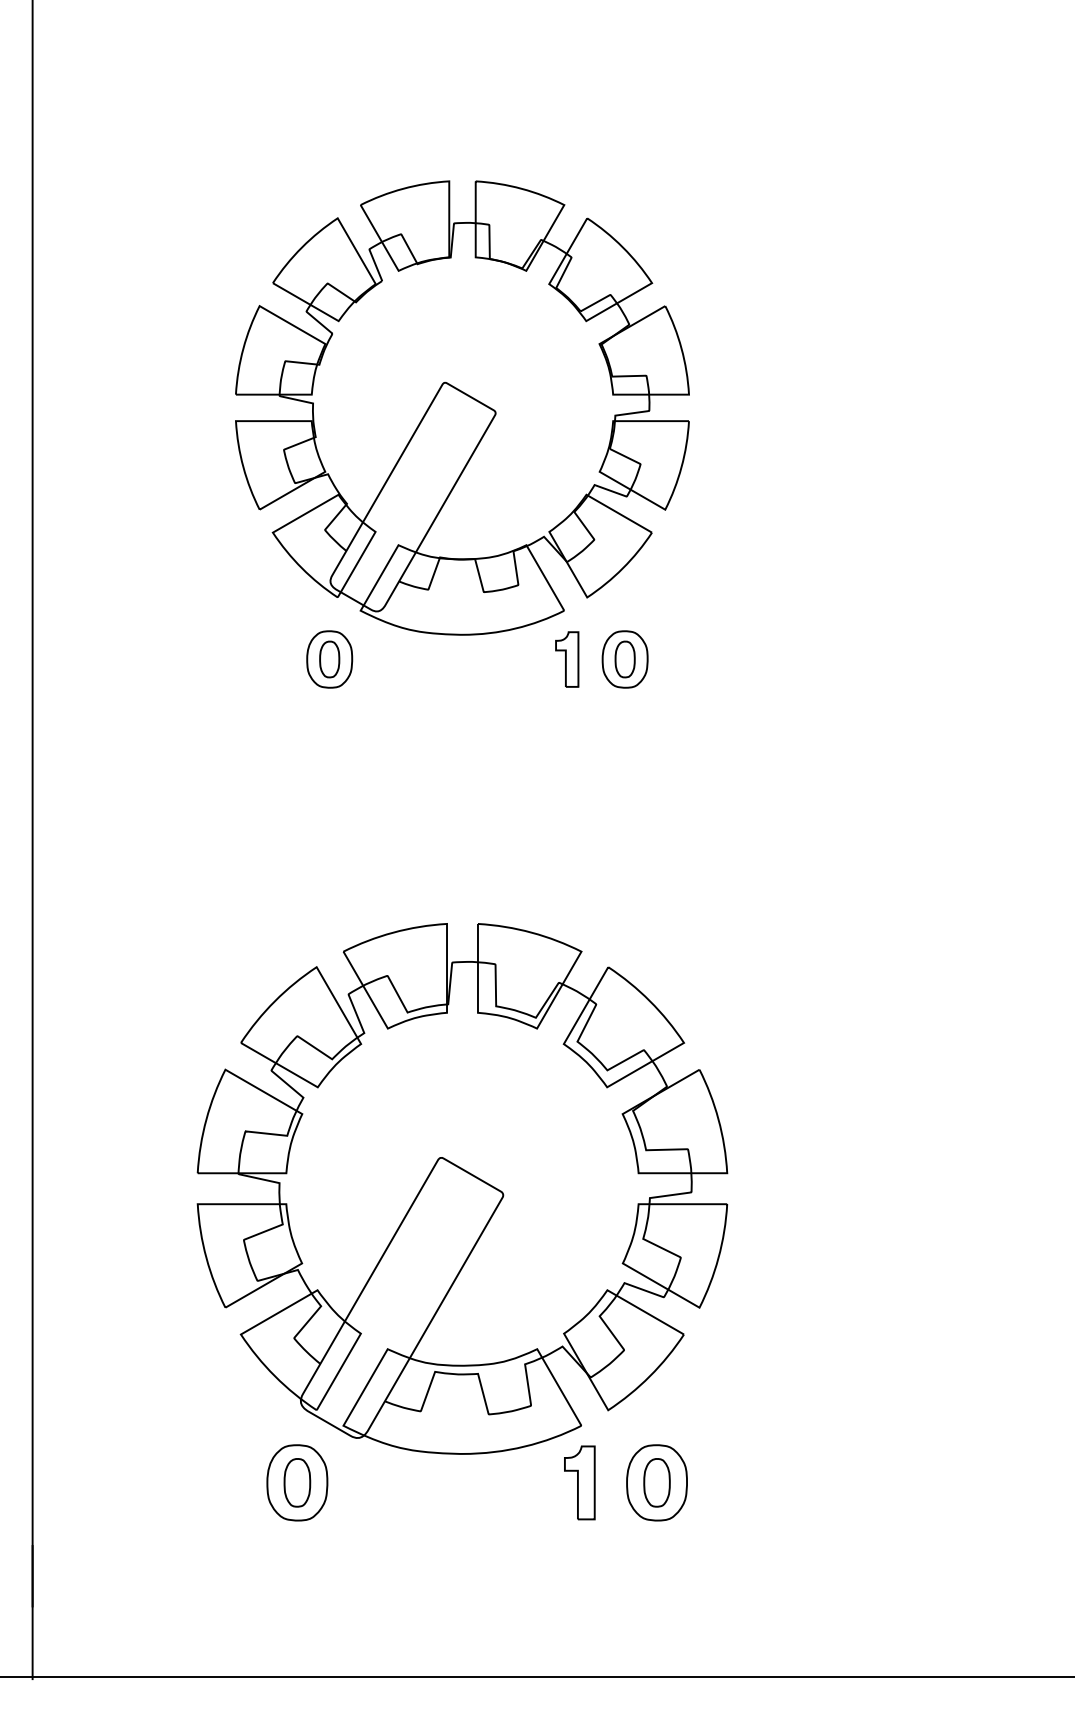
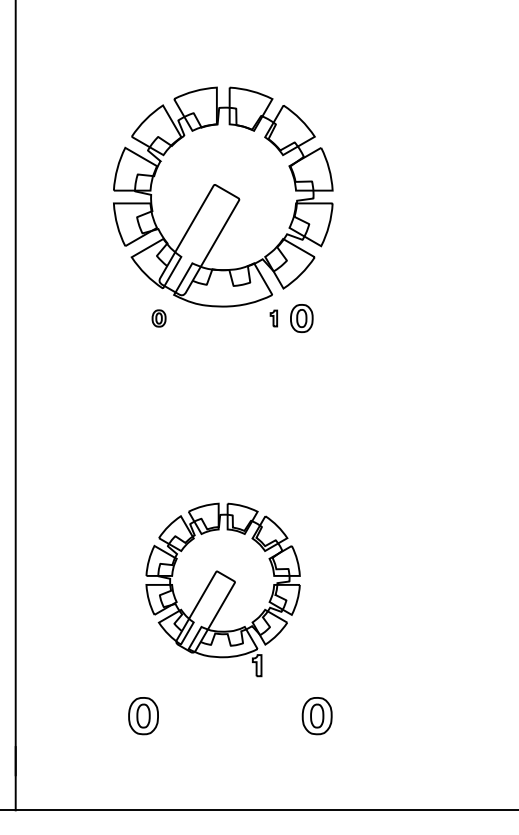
part: (328, 659) -> (158, 318), size x0.6
part: (566, 659) -> (273, 318), size x0.6
part: (460, 1220) -> (222, 589), size x0.6

